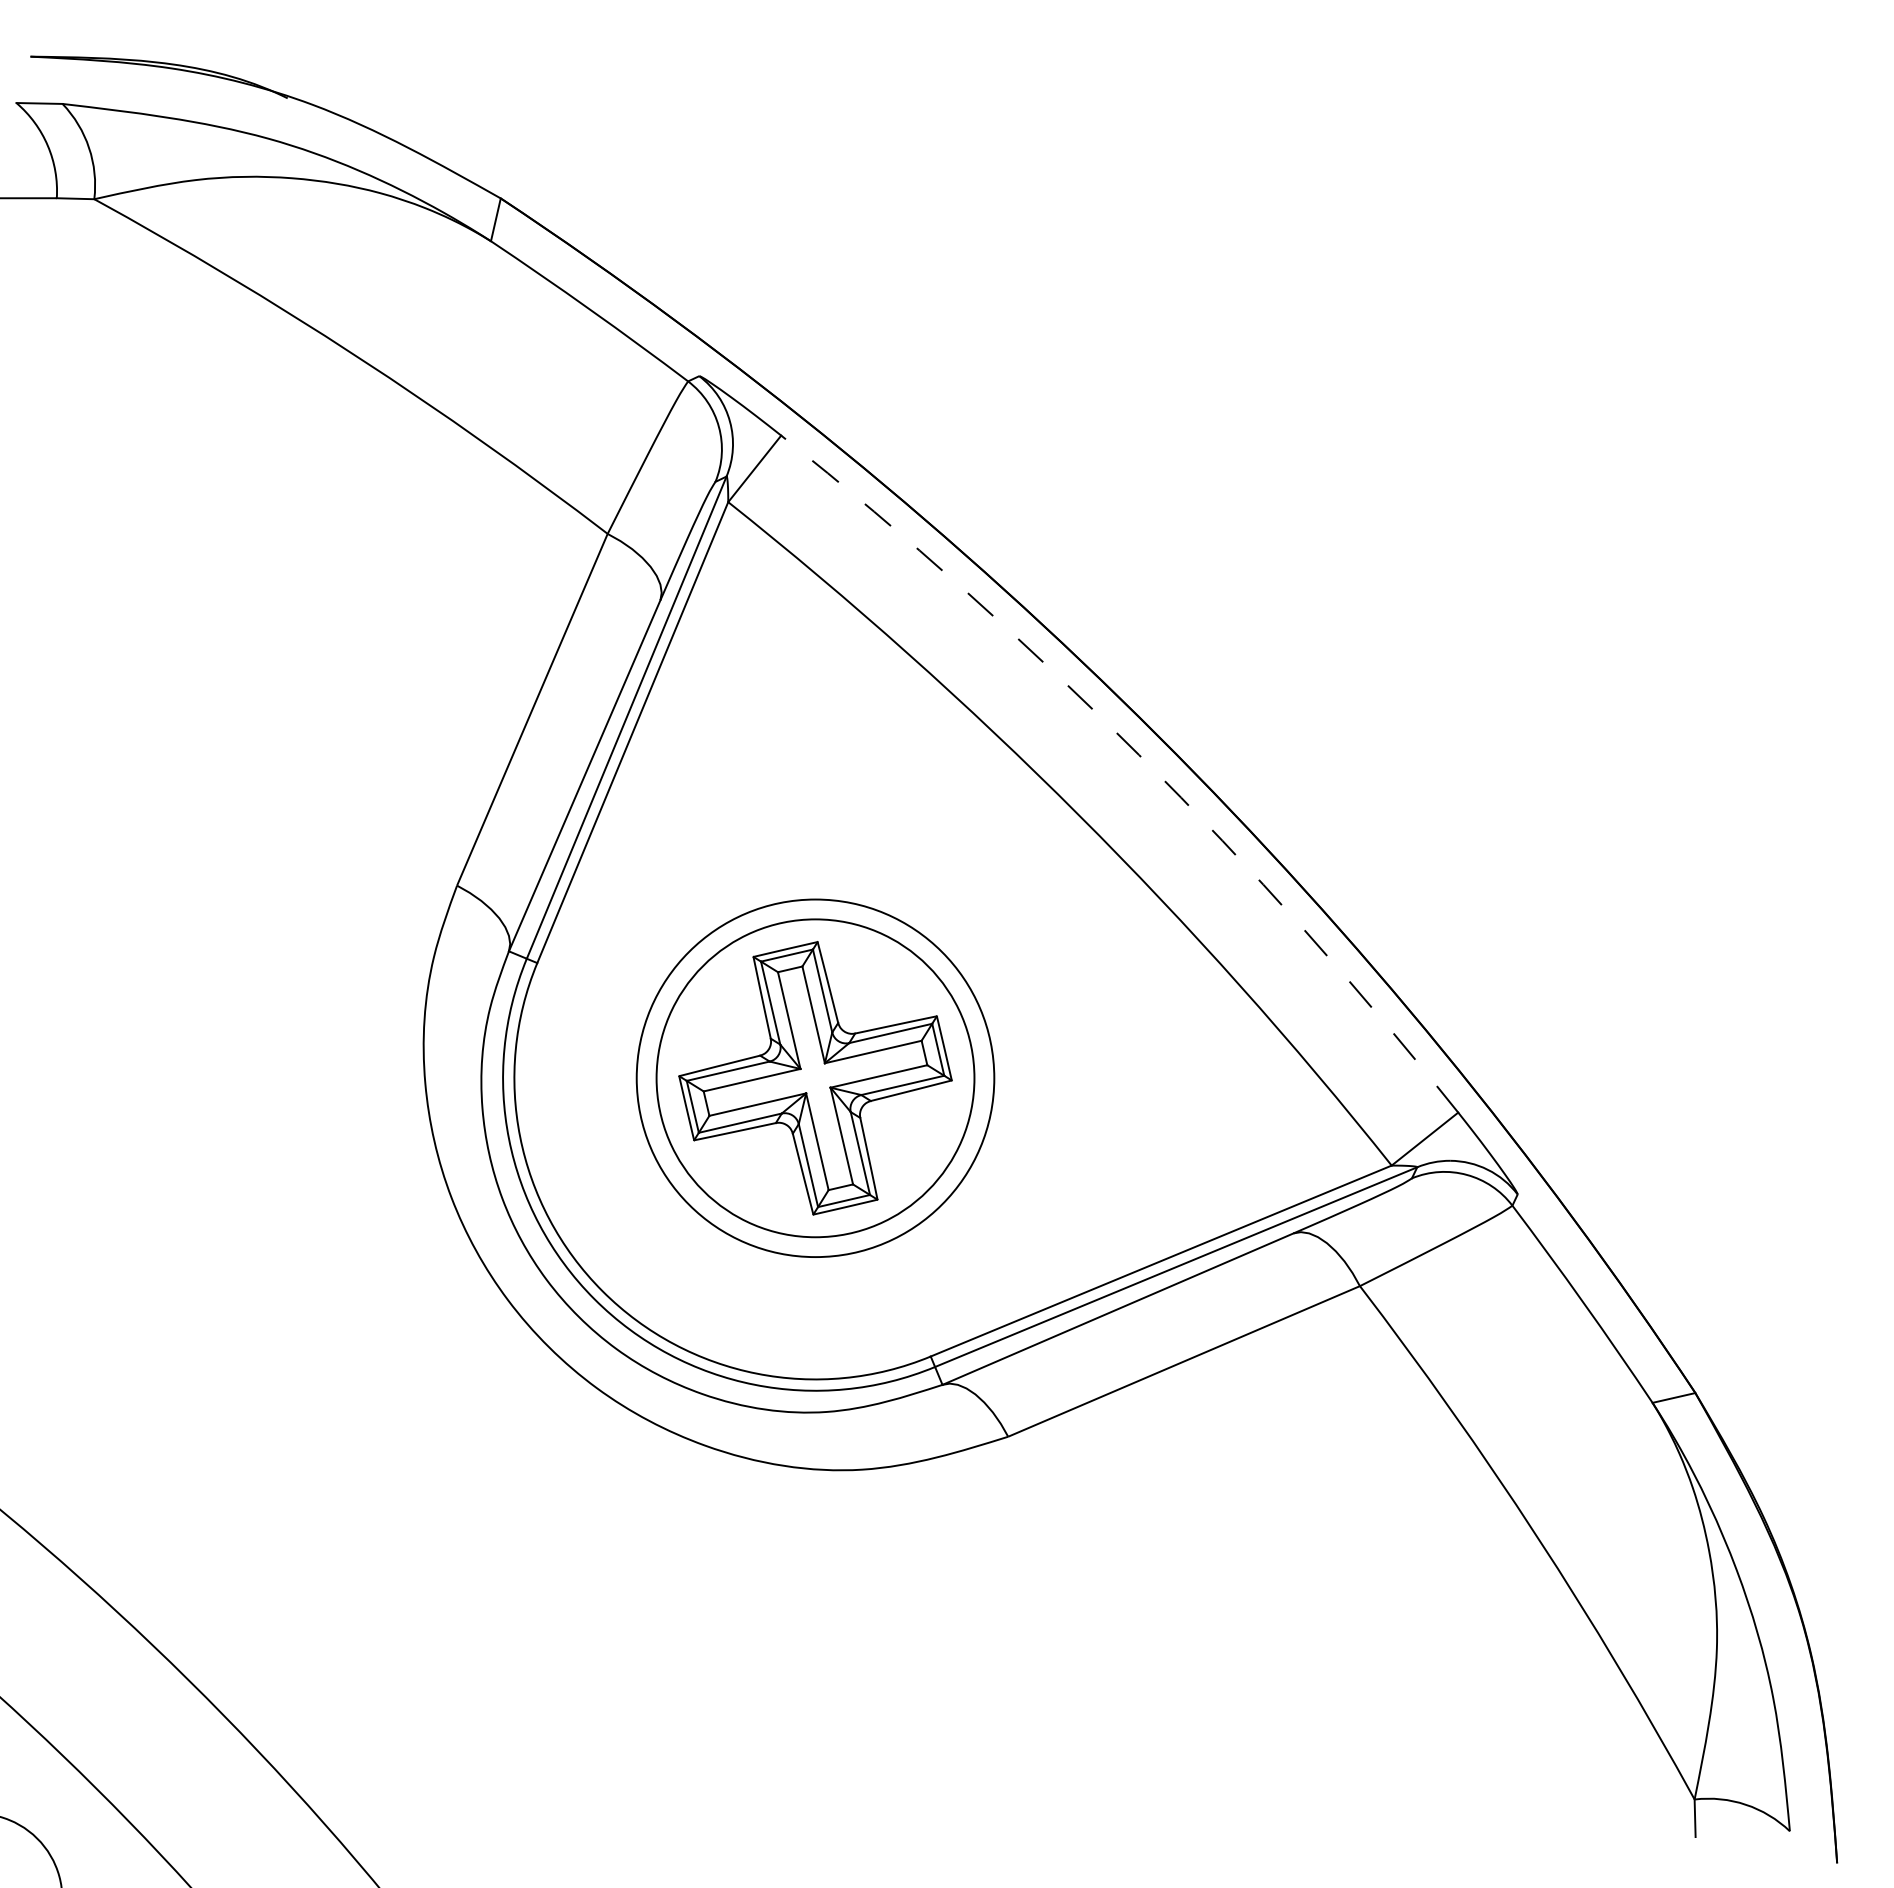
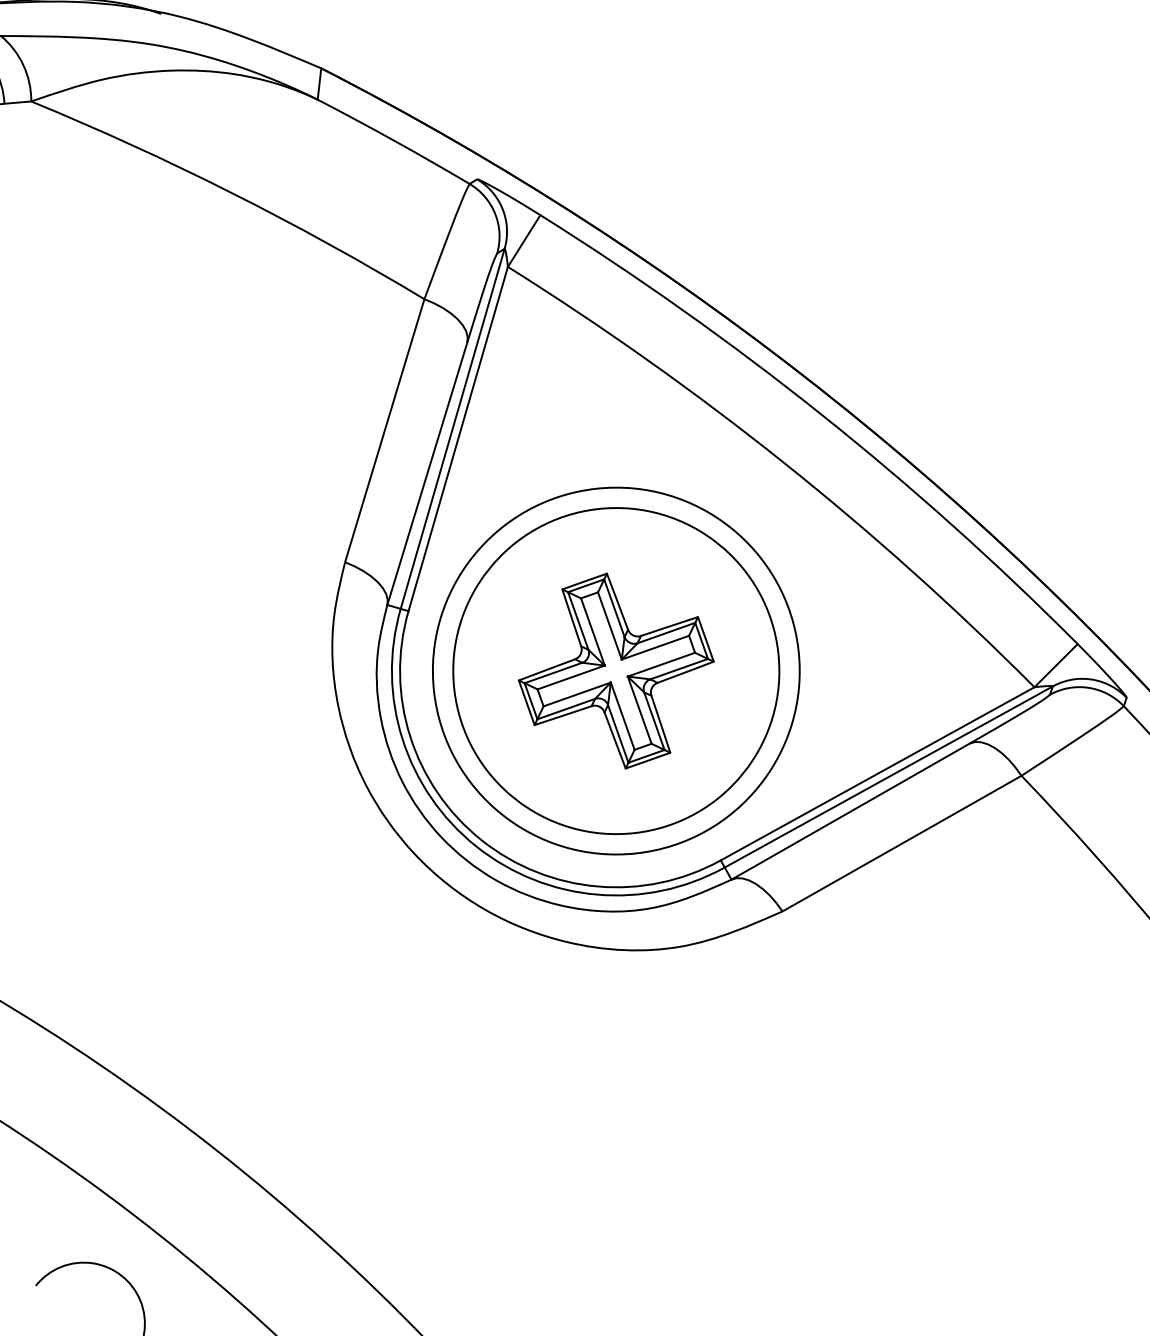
arc: (1138, 754) -> (820, 414), dashed -> solid
circle: (815, 1077) -> (616, 670), size x1.43
circle: (815, 1078) -> (616, 671), size x1.43

